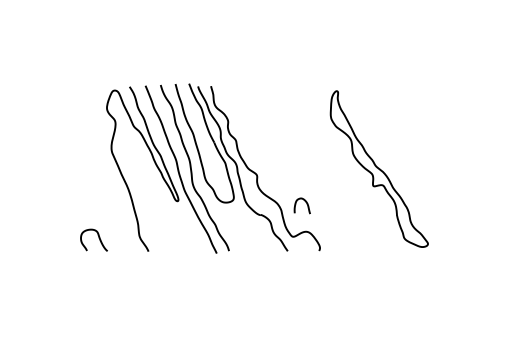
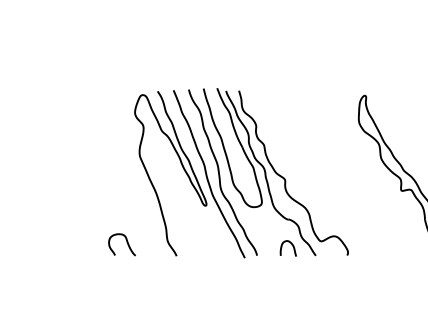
curve: (304, 201) -> (290, 244), moved

